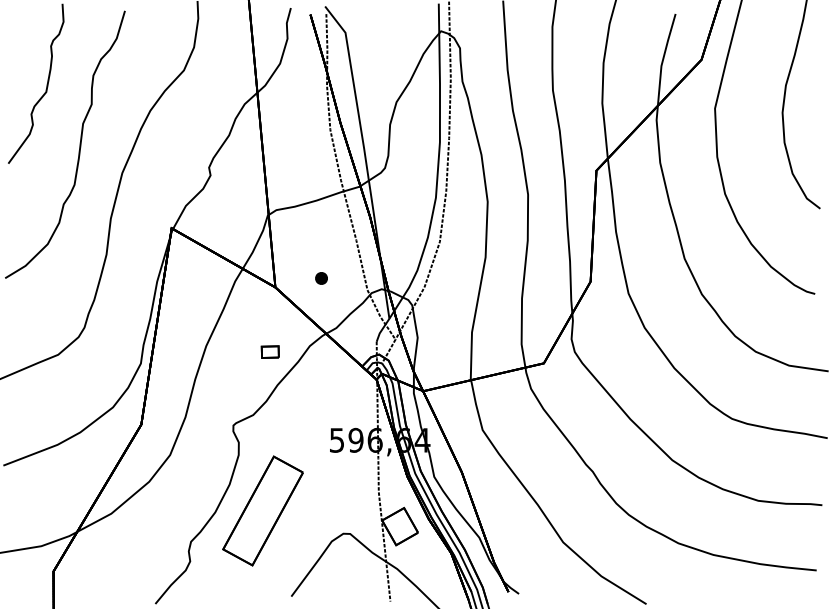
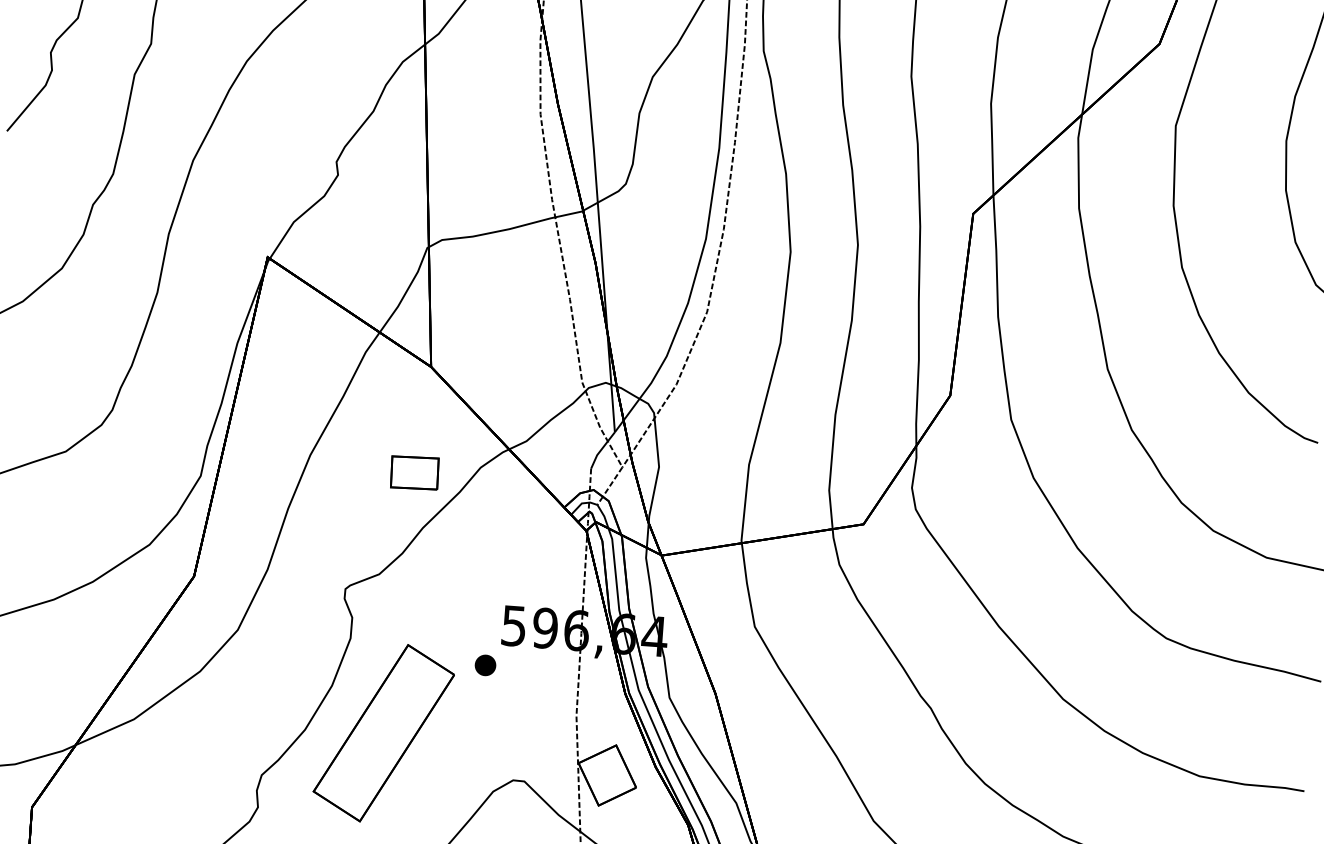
part: (321, 278) -> (485, 665), moved
part: (270, 351) -> (415, 471), size x1.67

